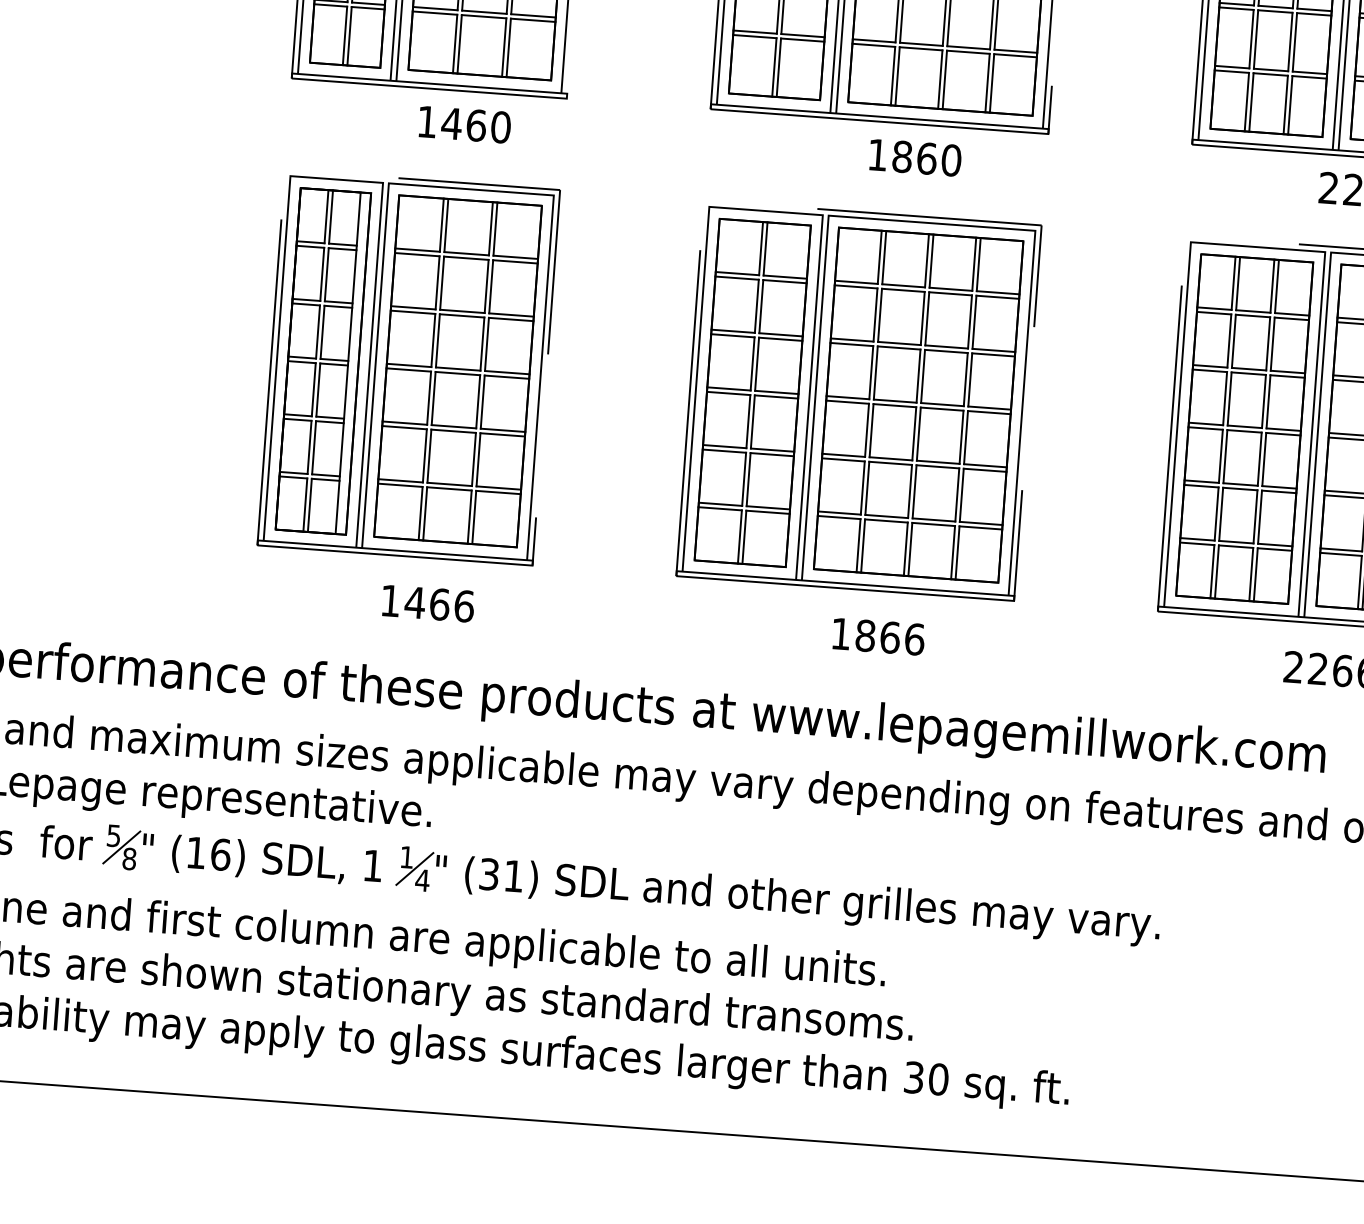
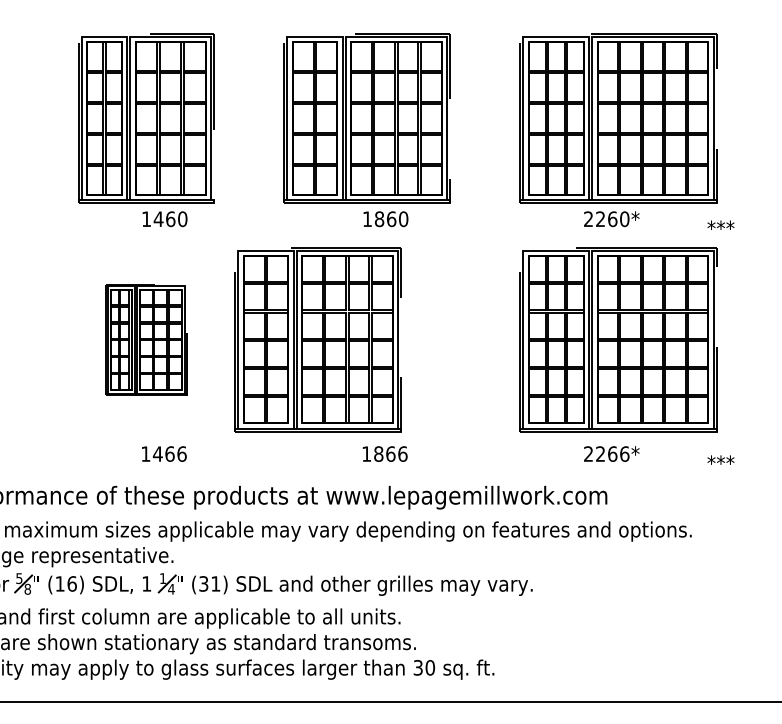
part: (409, 367) -> (146, 339), size x0.6
part: (857, 400) -> (317, 339), moved

